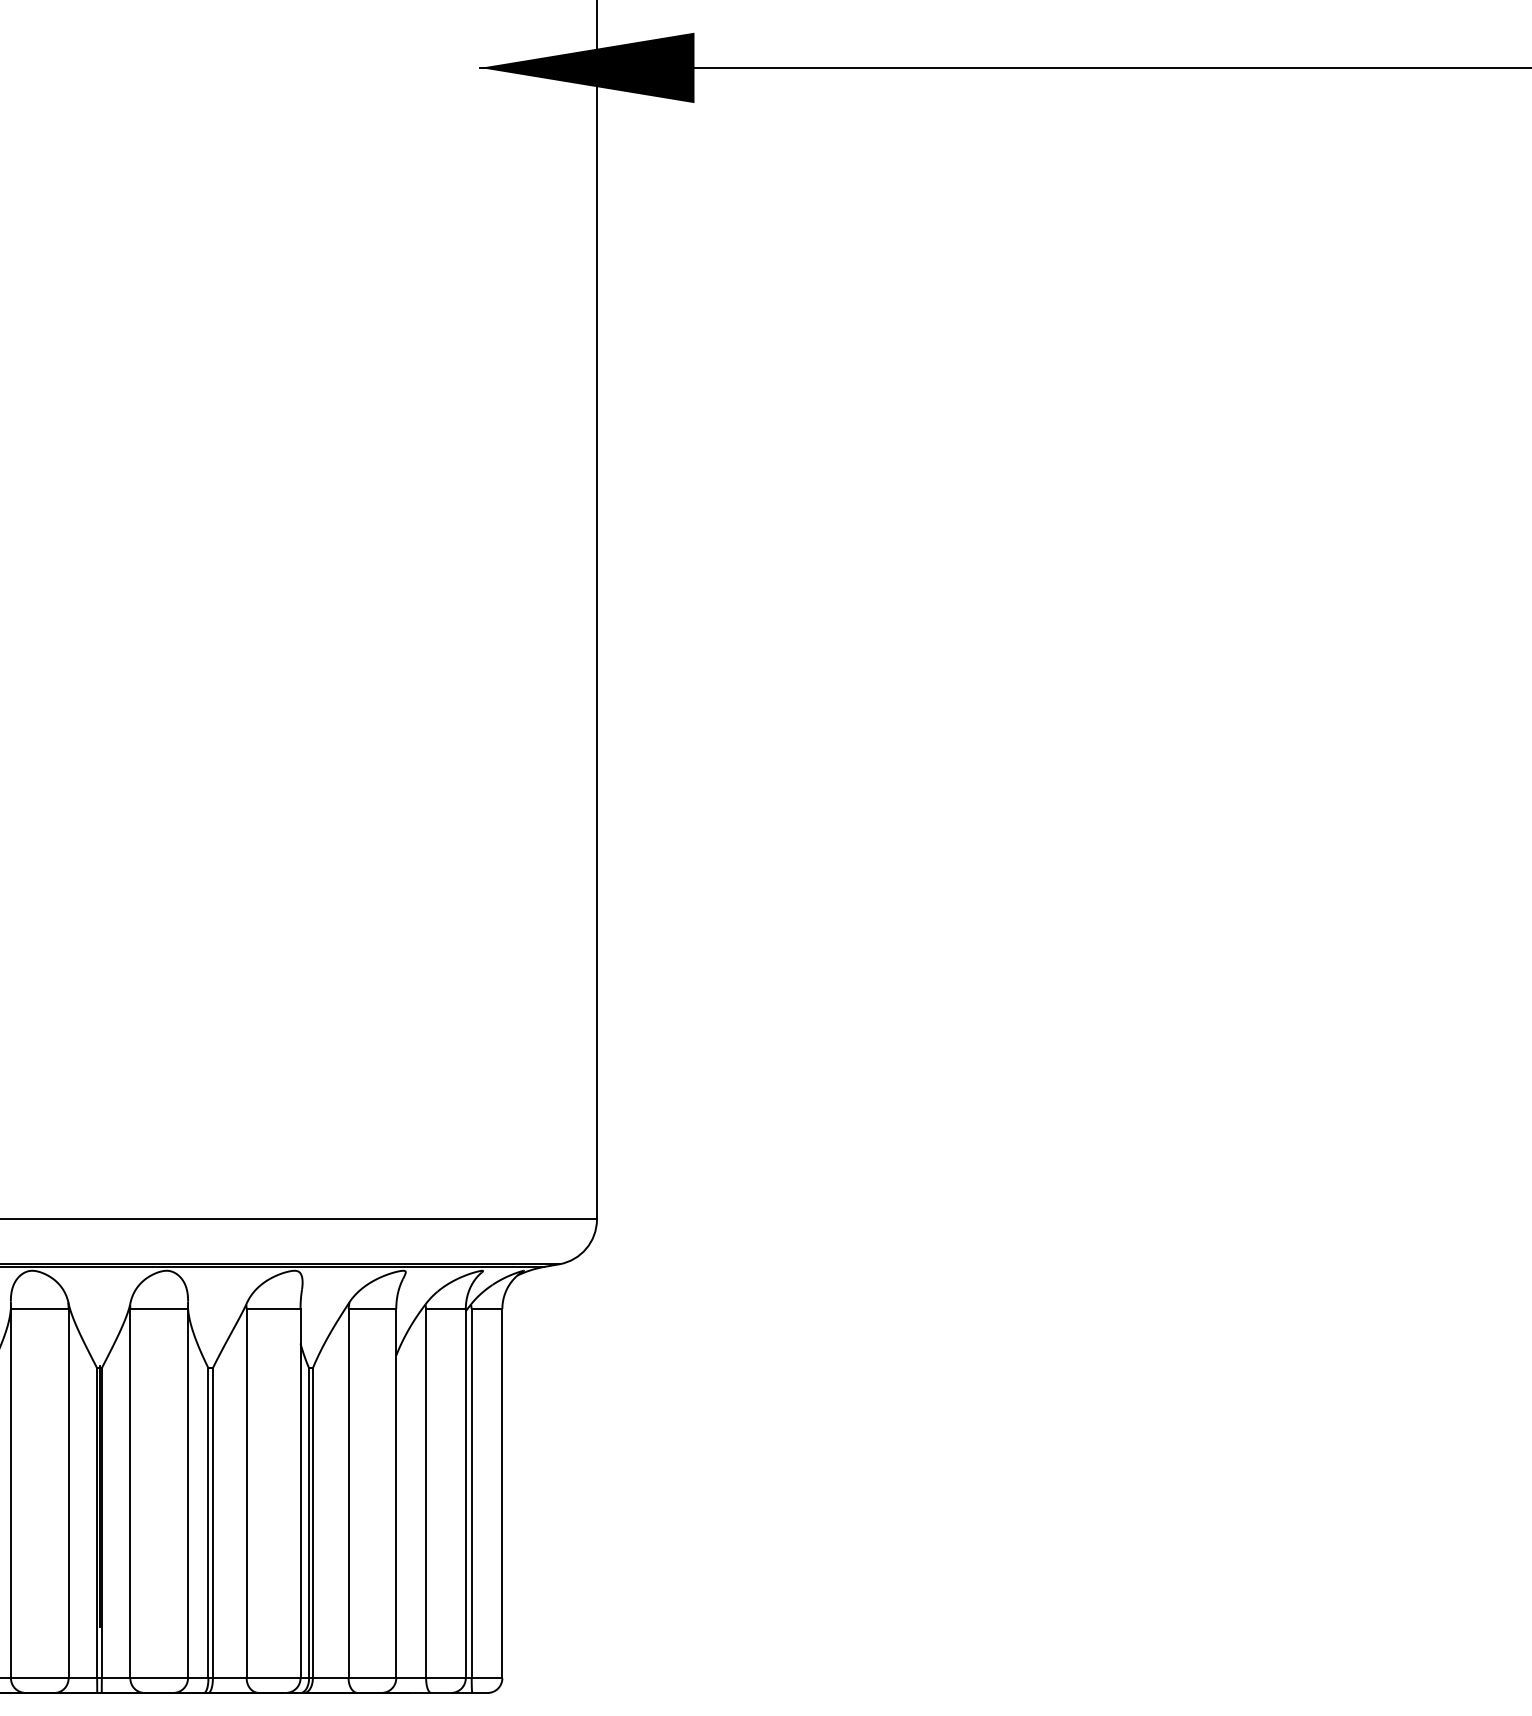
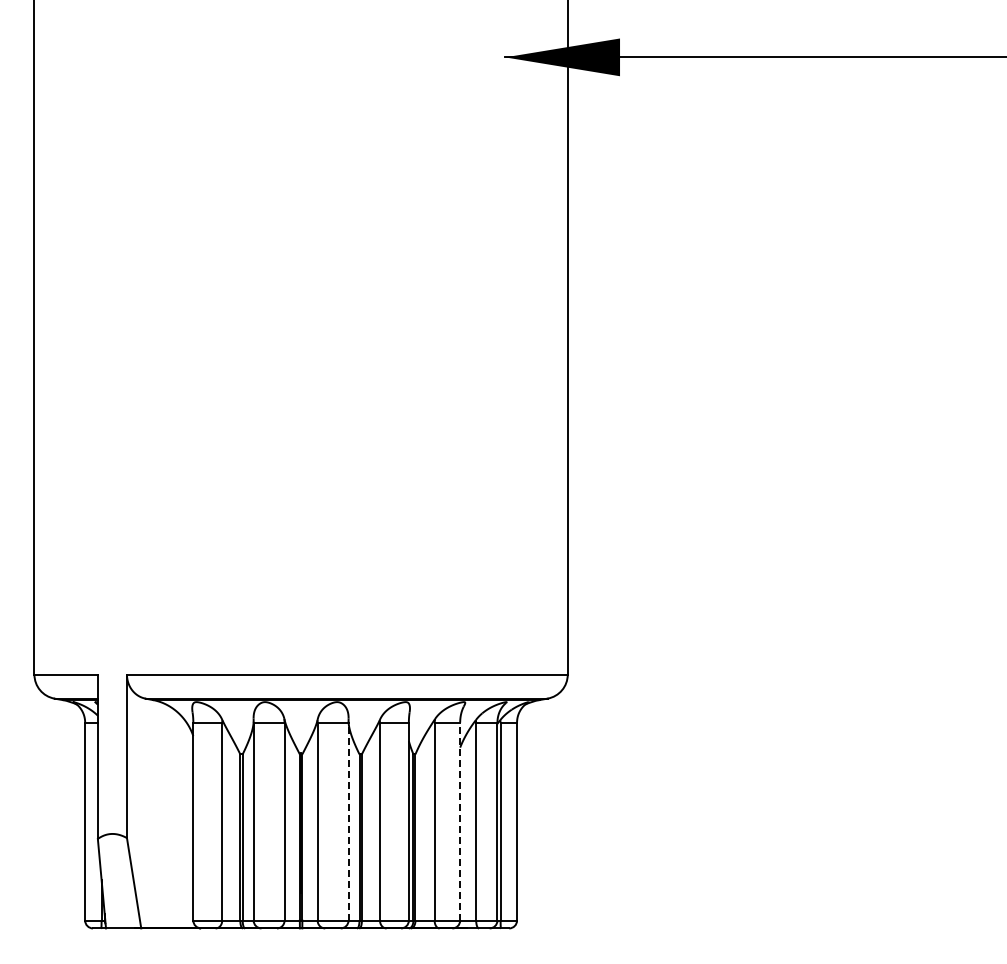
line: (187, 1493) -> (348, 821), solid -> dashed
line: (396, 1493) -> (460, 821), solid -> dashed

